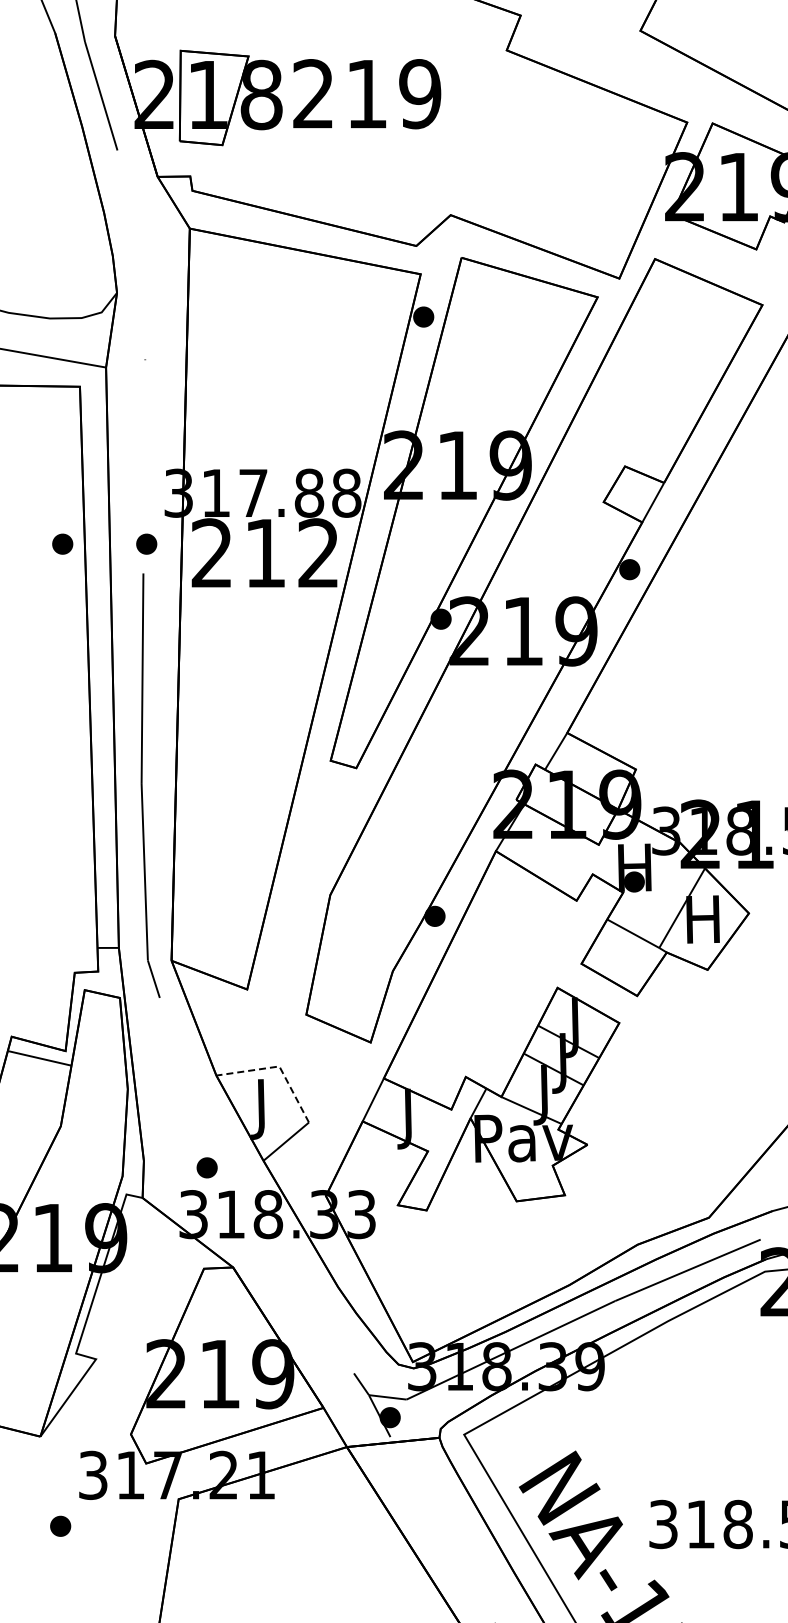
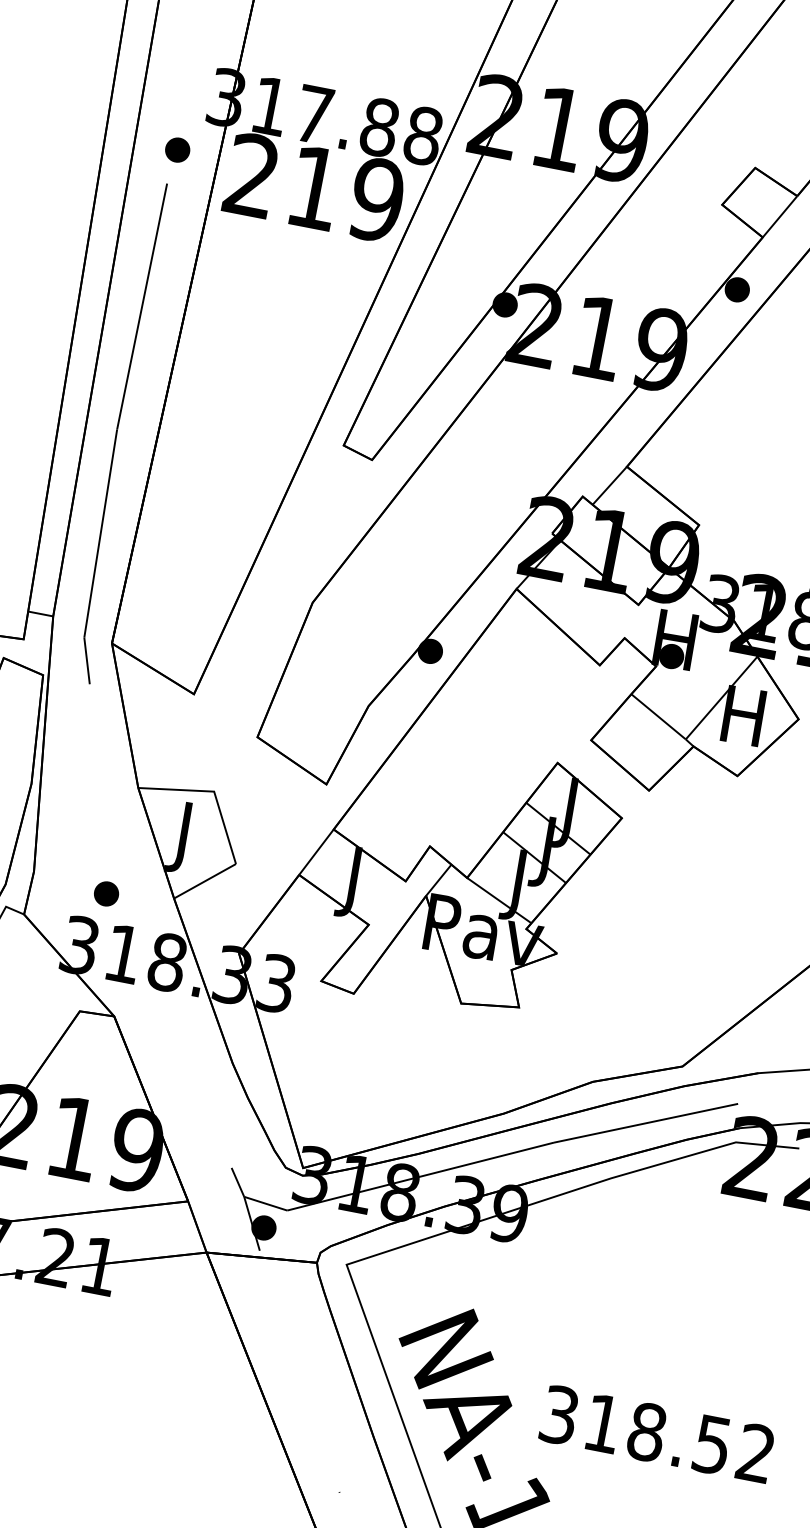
part: (62, 543) -> (79, 130), removed
text: (318, 553) -> (376, 200), 212 -> 219
line: (279, 1066) -> (214, 791), dashed -> solid

